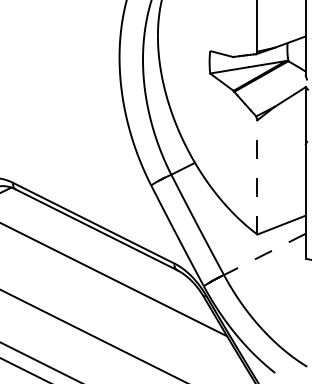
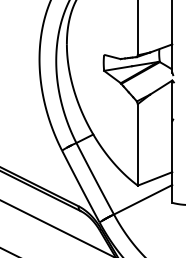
line: (257, 176) -> (137, 144), dashed -> solid
line: (264, 254) -> (142, 199), dashed -> solid

